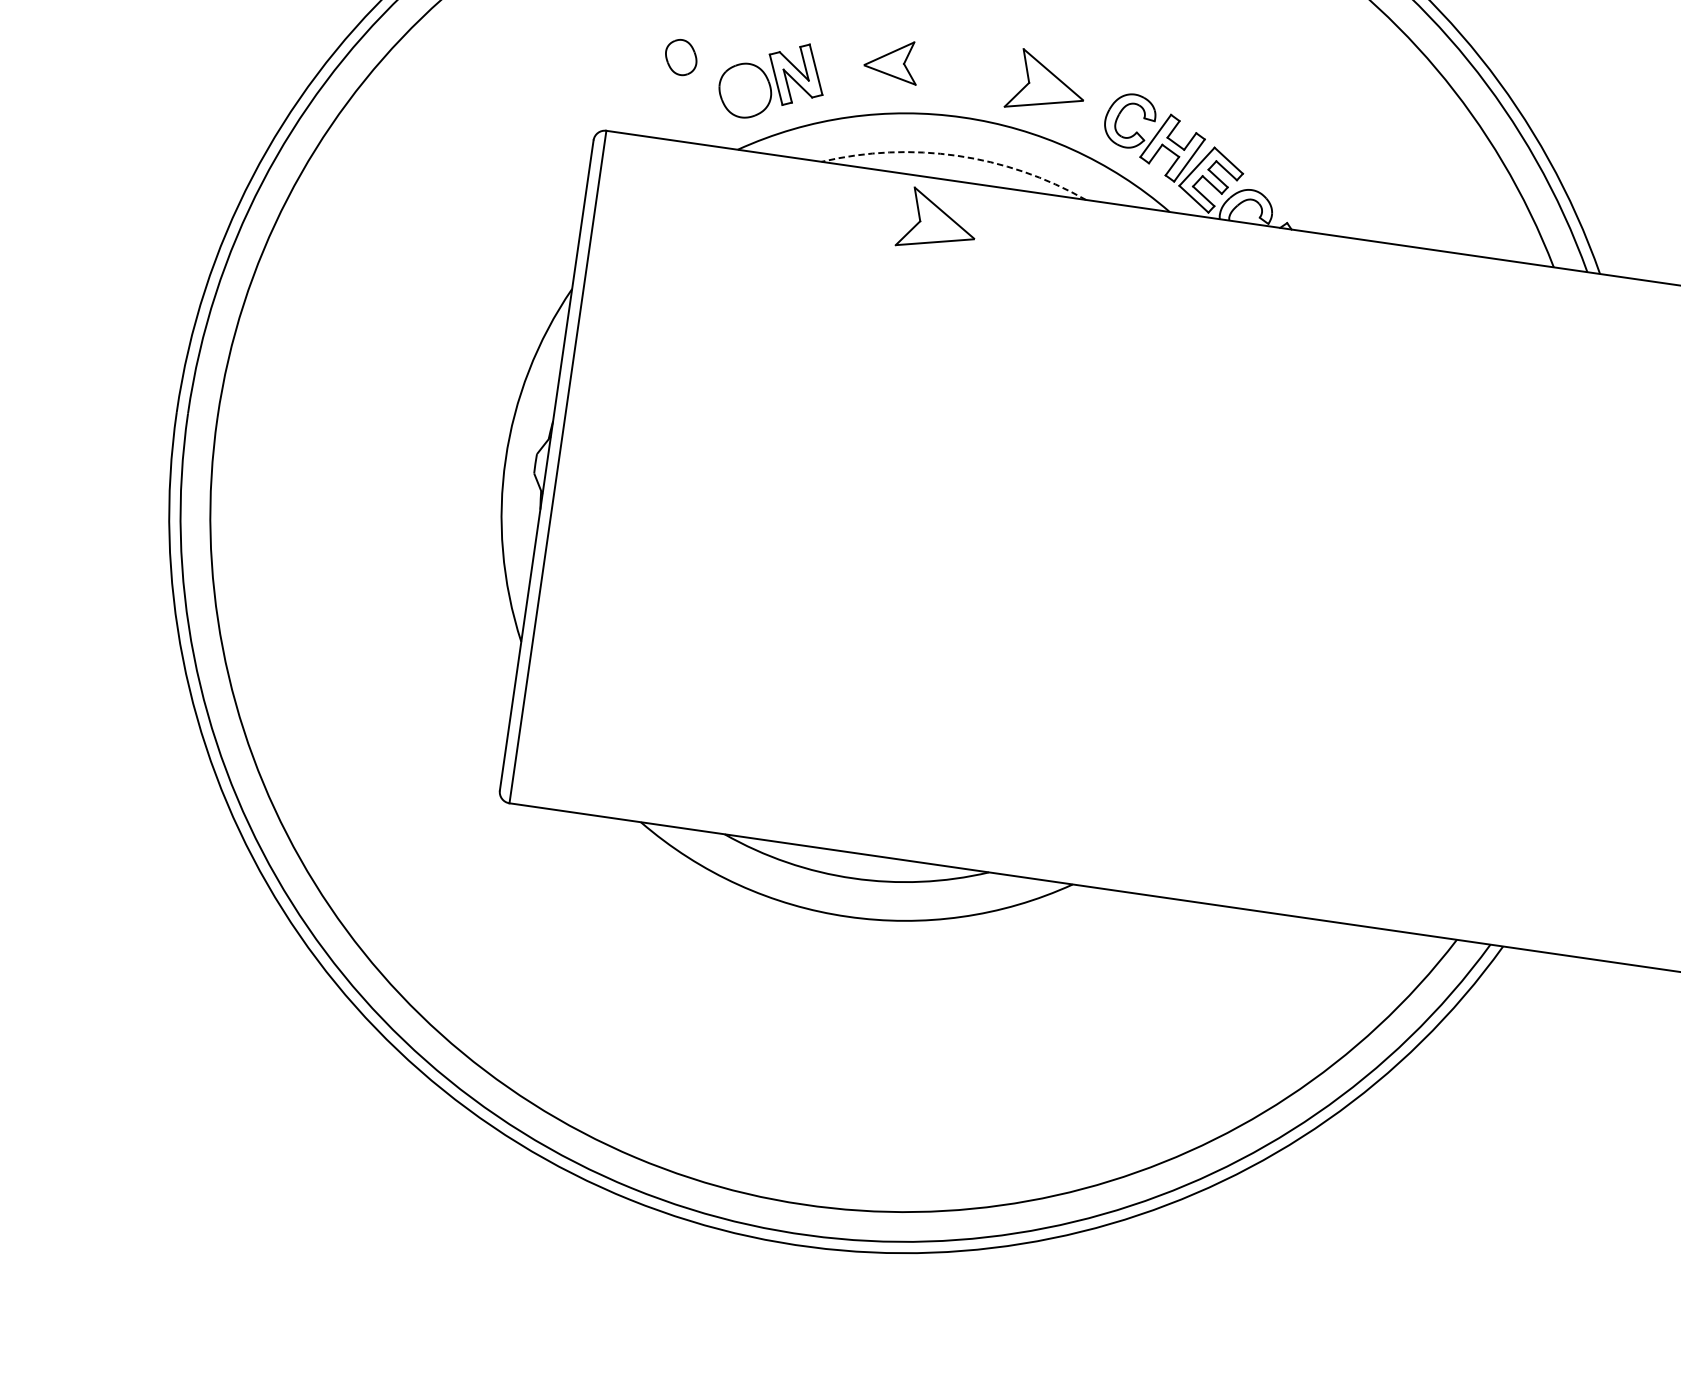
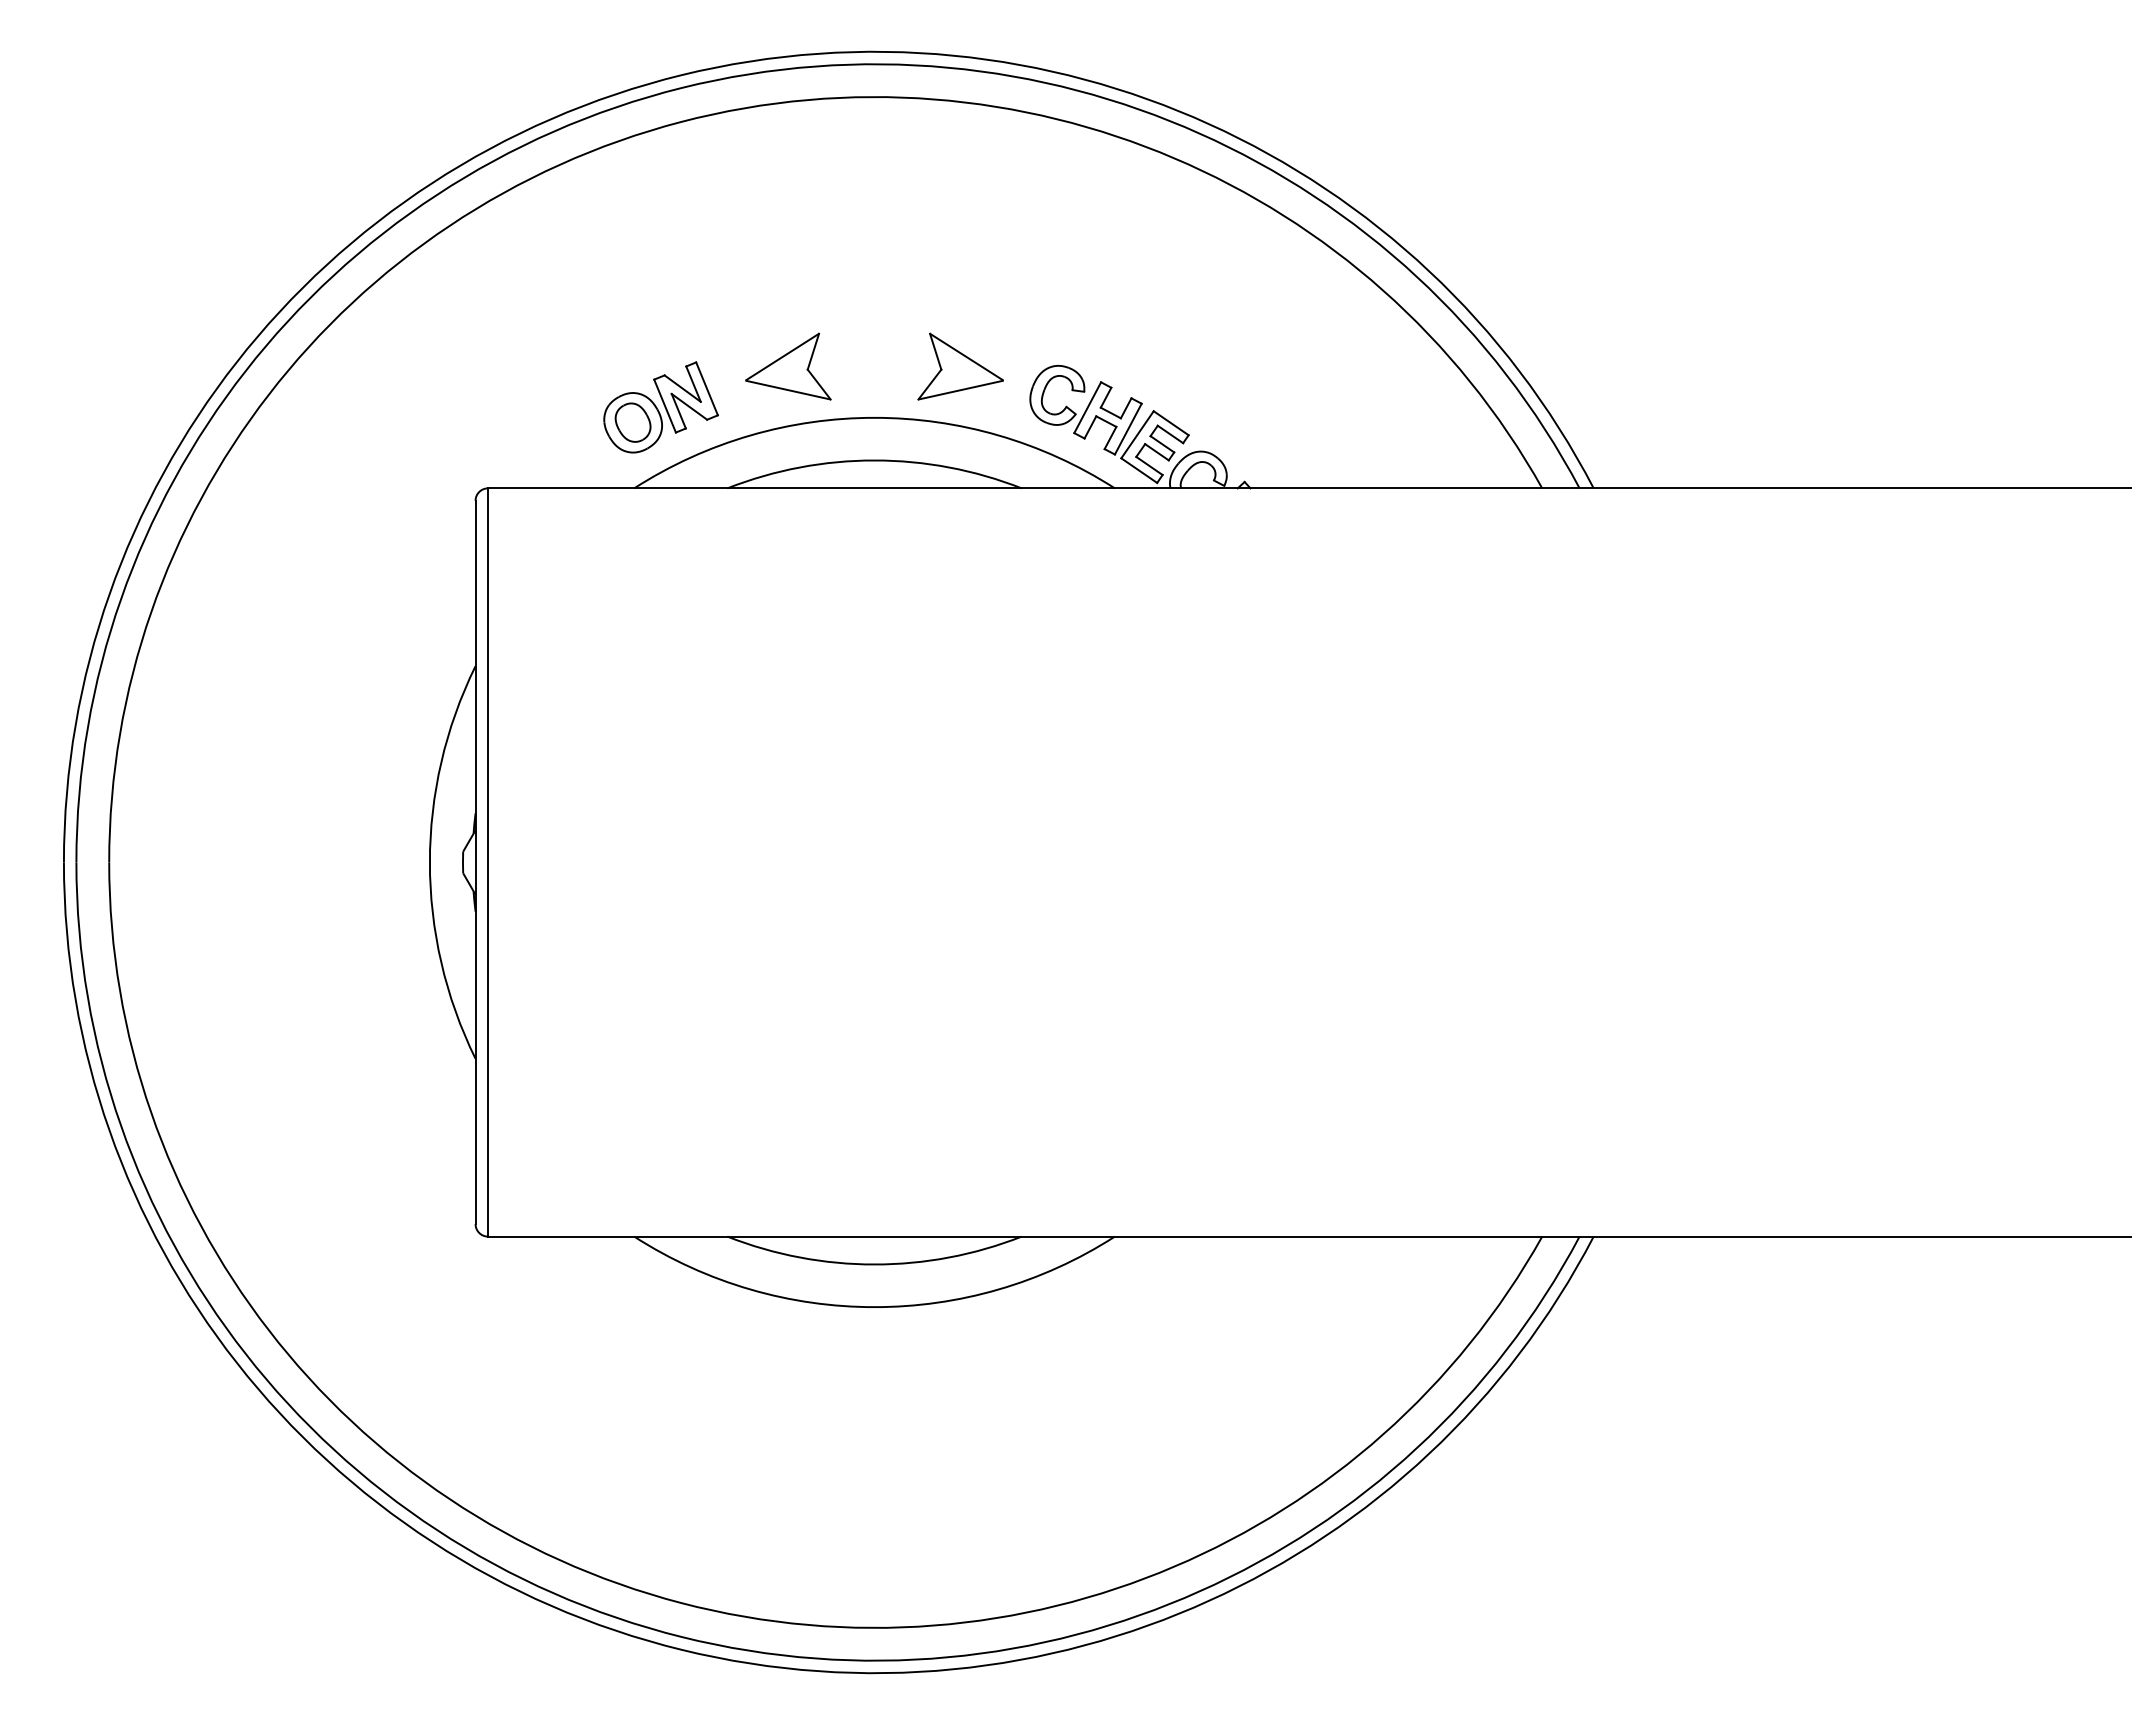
part: (680, 57) -> (632, 422), moved
part: (892, 60) -> (788, 366), size x1.43
arc: (957, 155) -> (874, 460), dashed -> solid
part: (937, 220) -> (863, 534), removed

